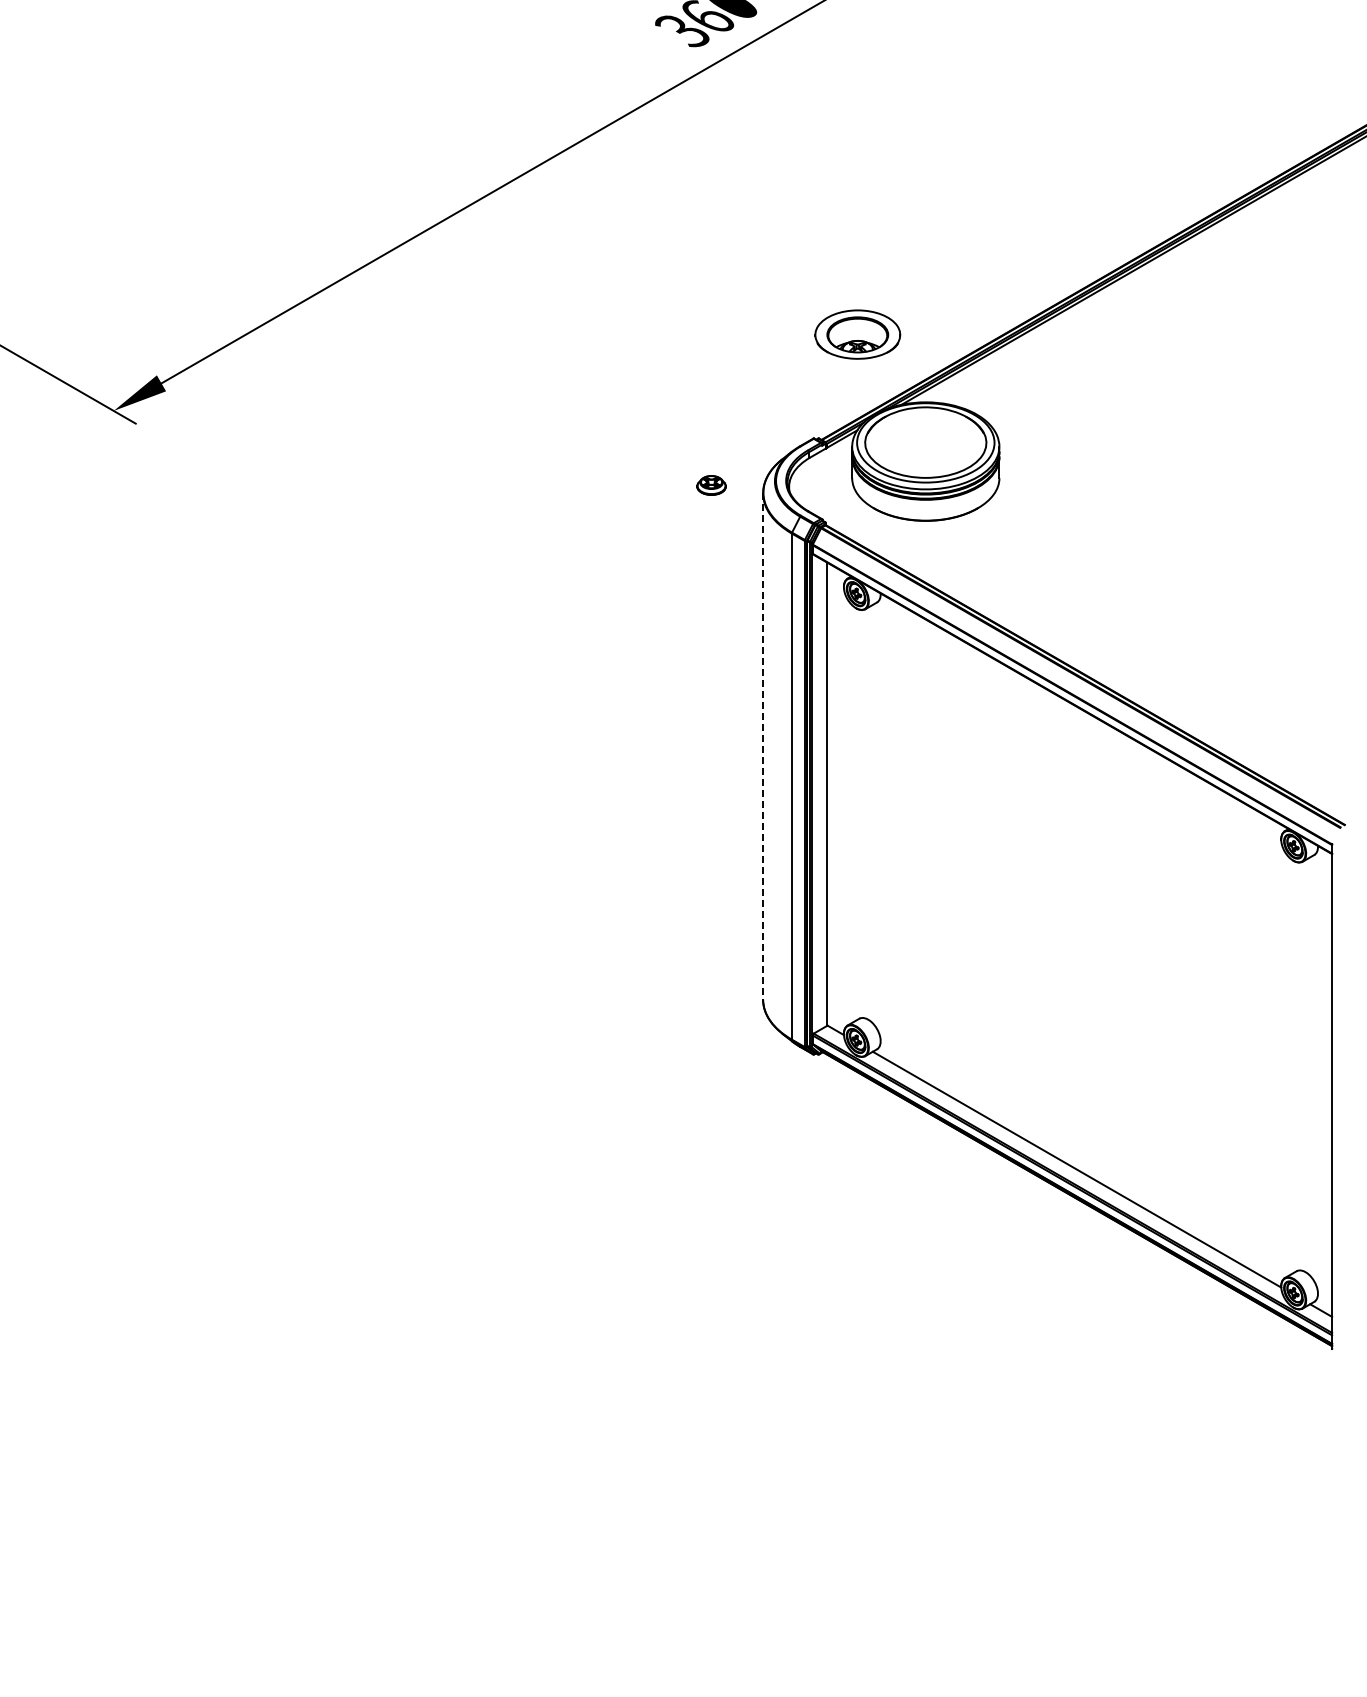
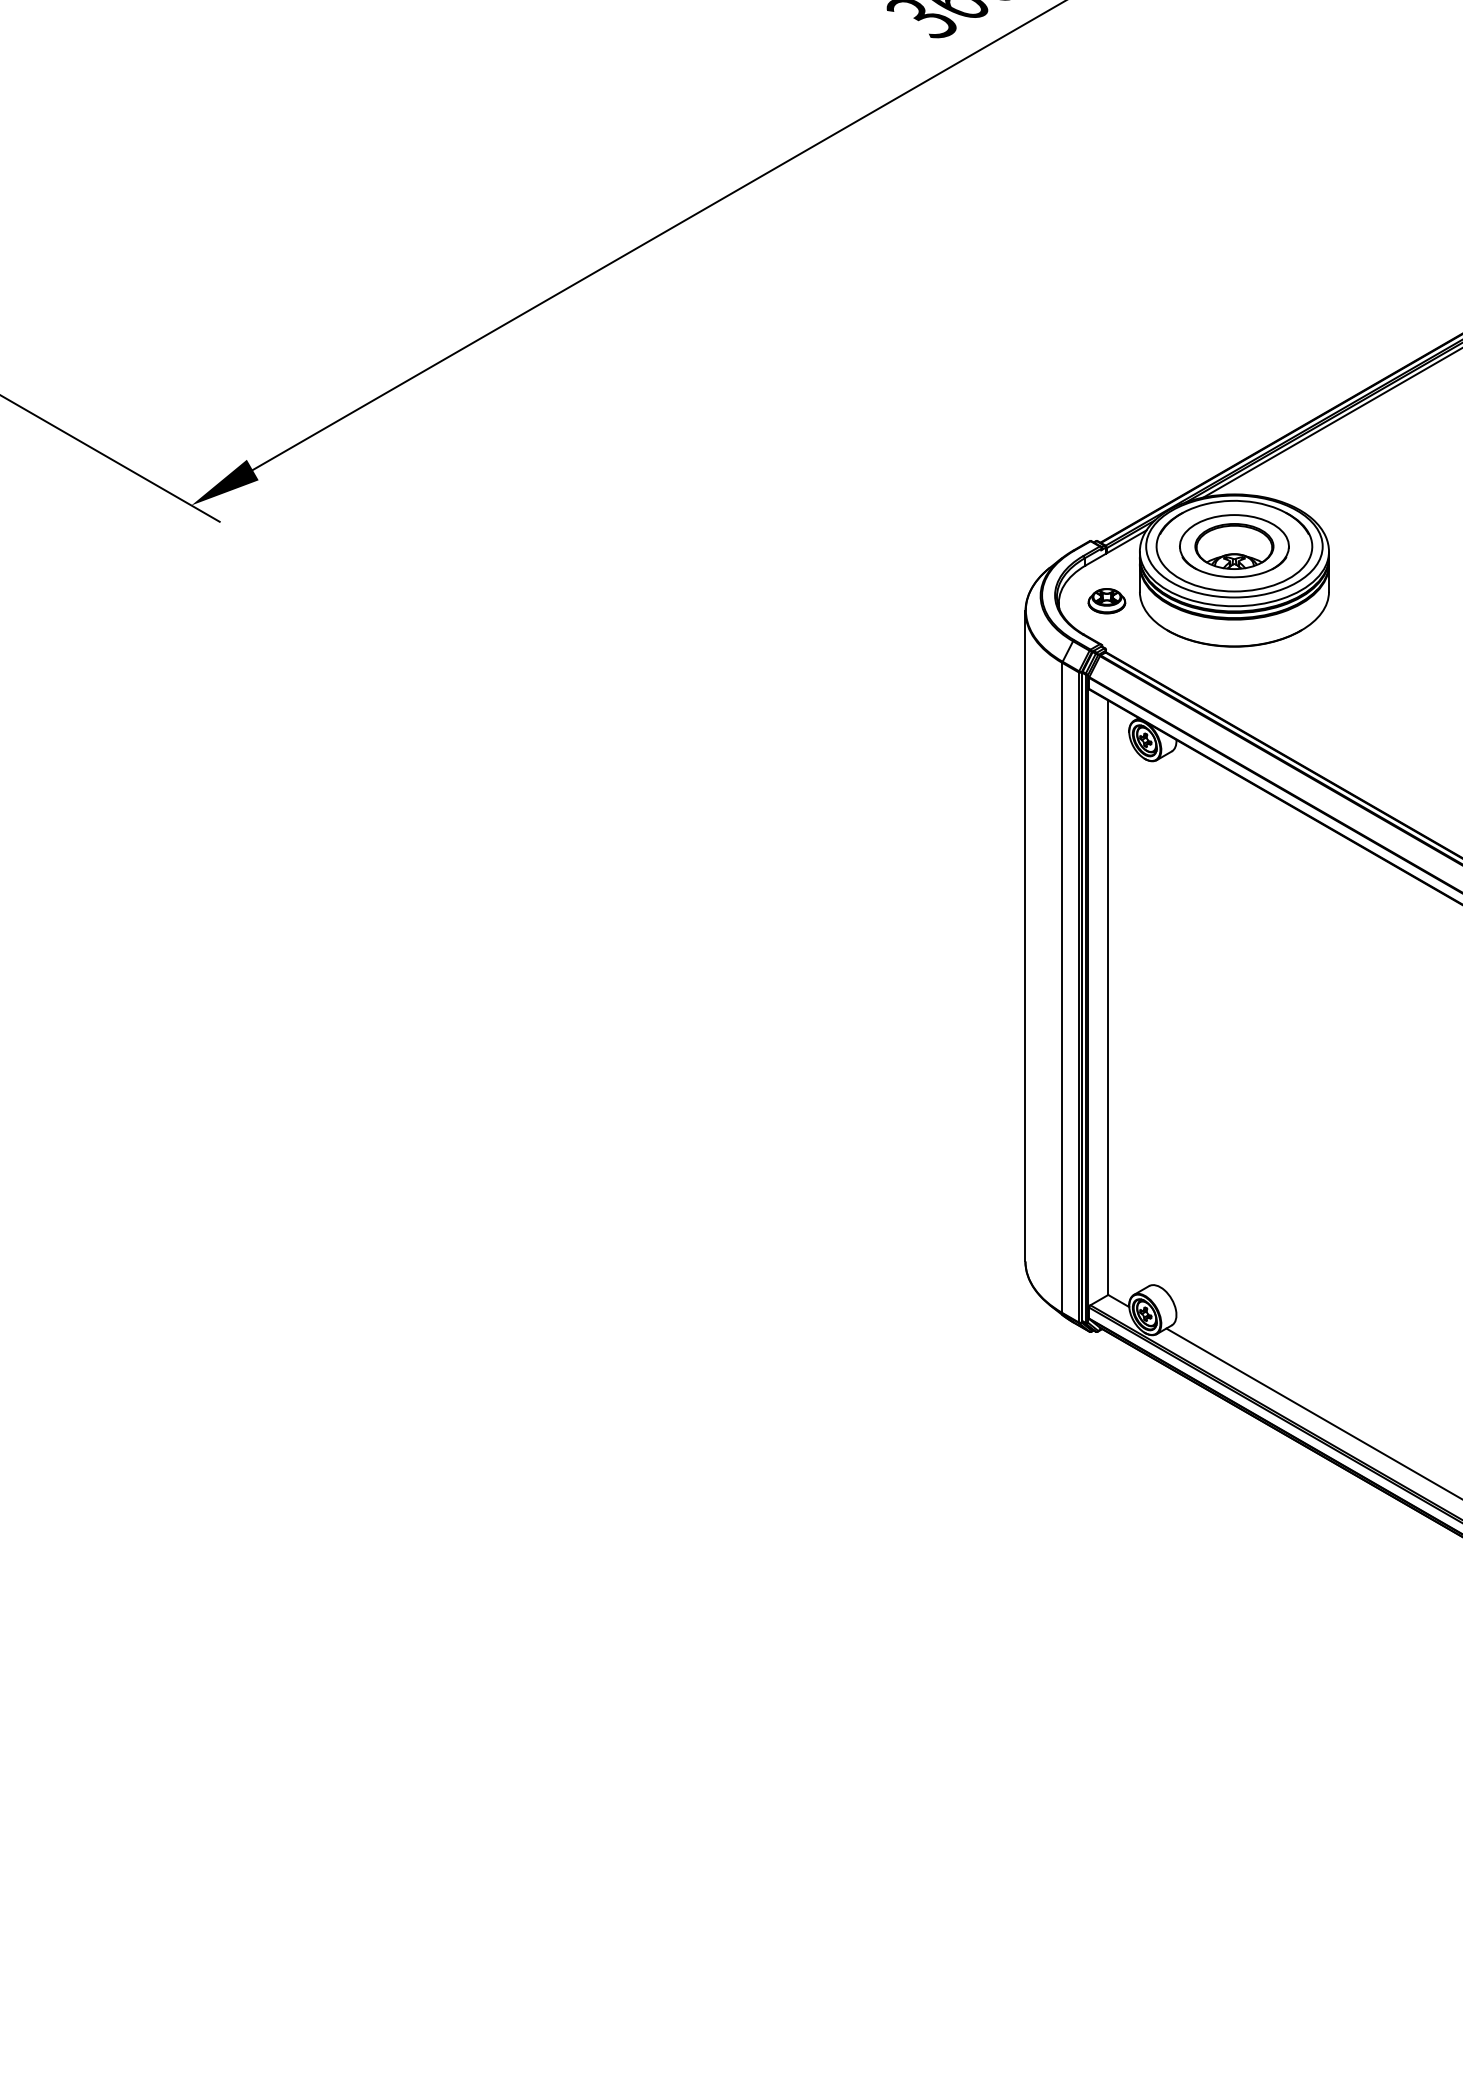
part: (857, 334) -> (1234, 546), moved
part: (711, 485) -> (1106, 601), moved
line: (763, 747) -> (1025, 937), dashed -> solid

